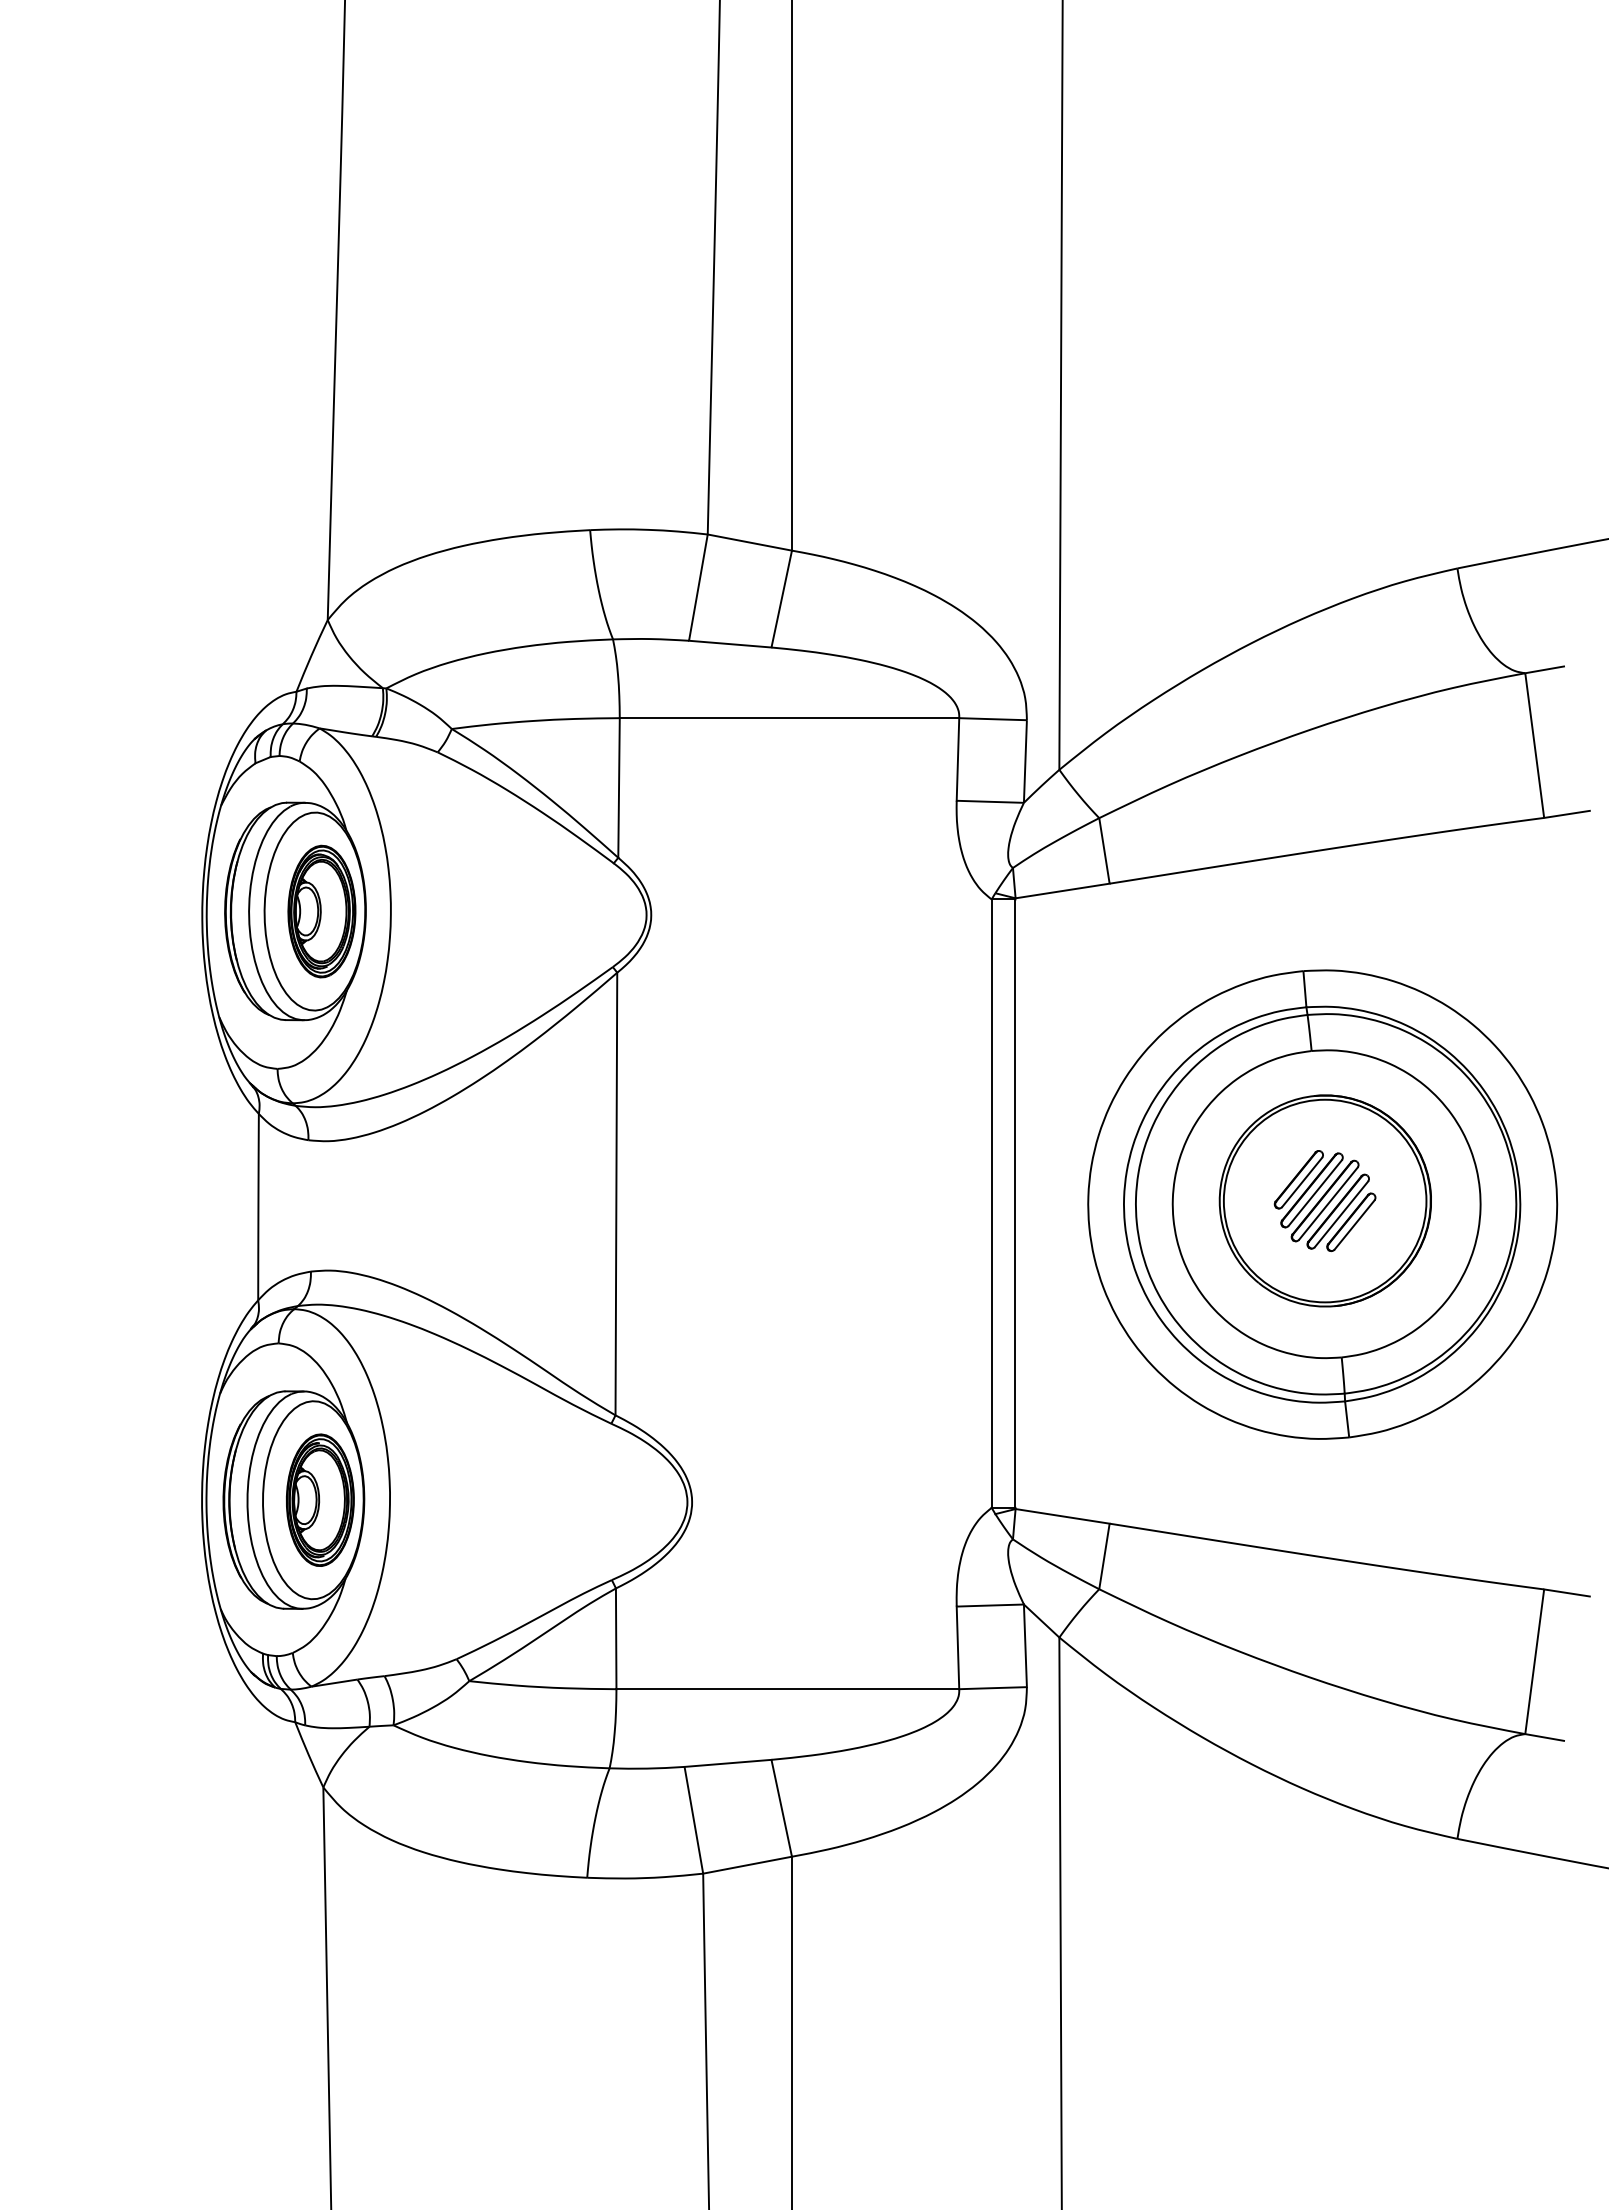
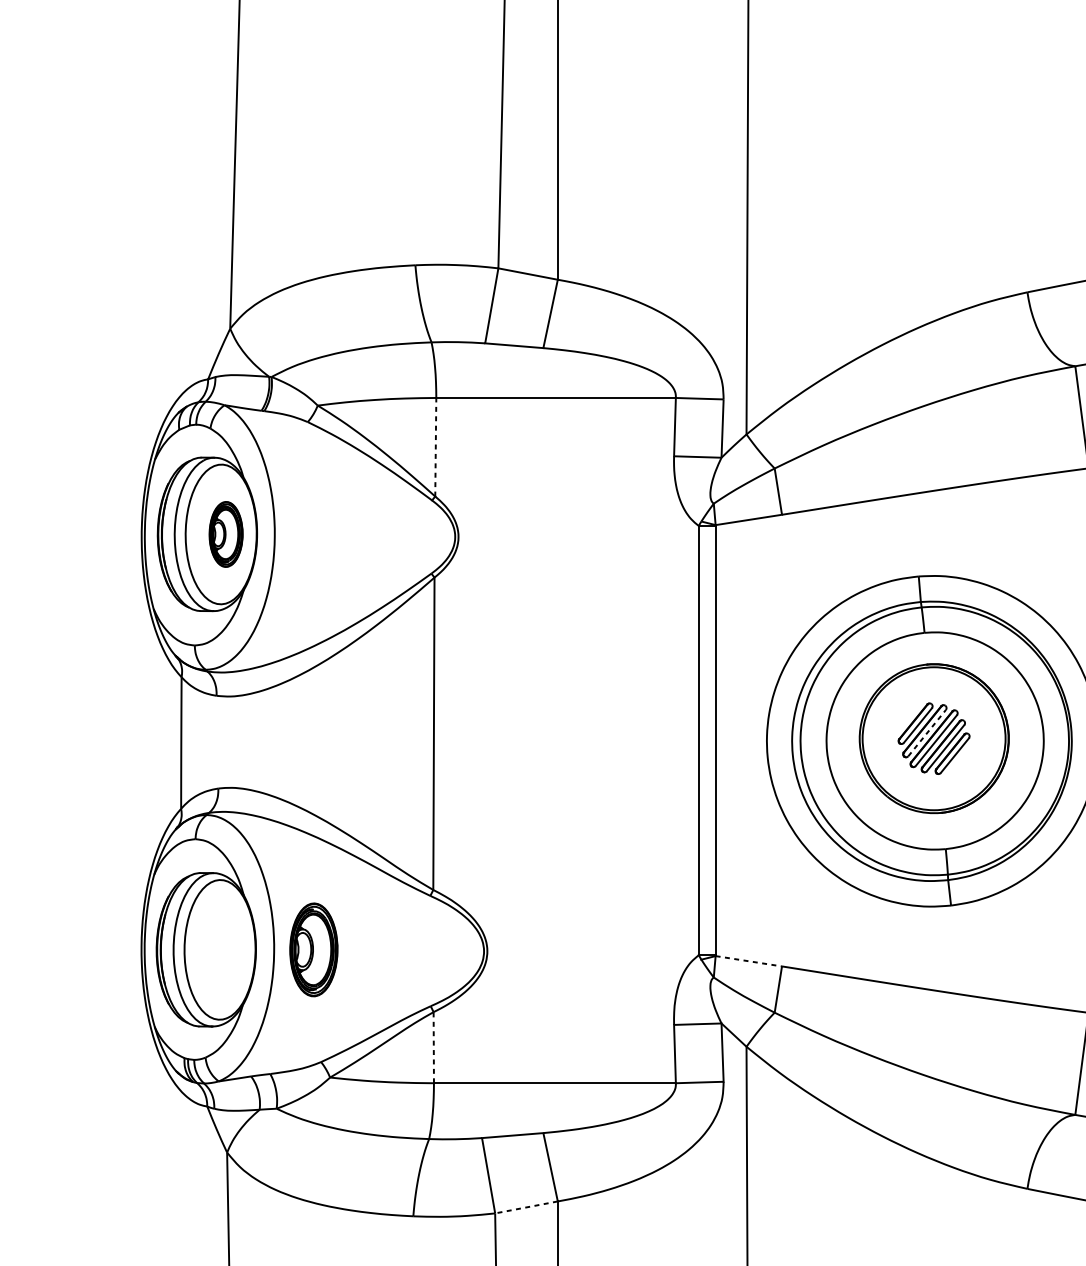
line: (619, 787) -> (436, 446), solid -> dashed
part: (321, 911) -> (225, 534), size x0.7
line: (1315, 1192) -> (927, 732), solid -> dashed
part: (320, 1499) -> (314, 949), moved
line: (1062, 1516) -> (748, 961), solid -> dashed
line: (616, 1638) -> (434, 1047), solid -> dashed
line: (747, 1865) -> (526, 1207), solid -> dashed

